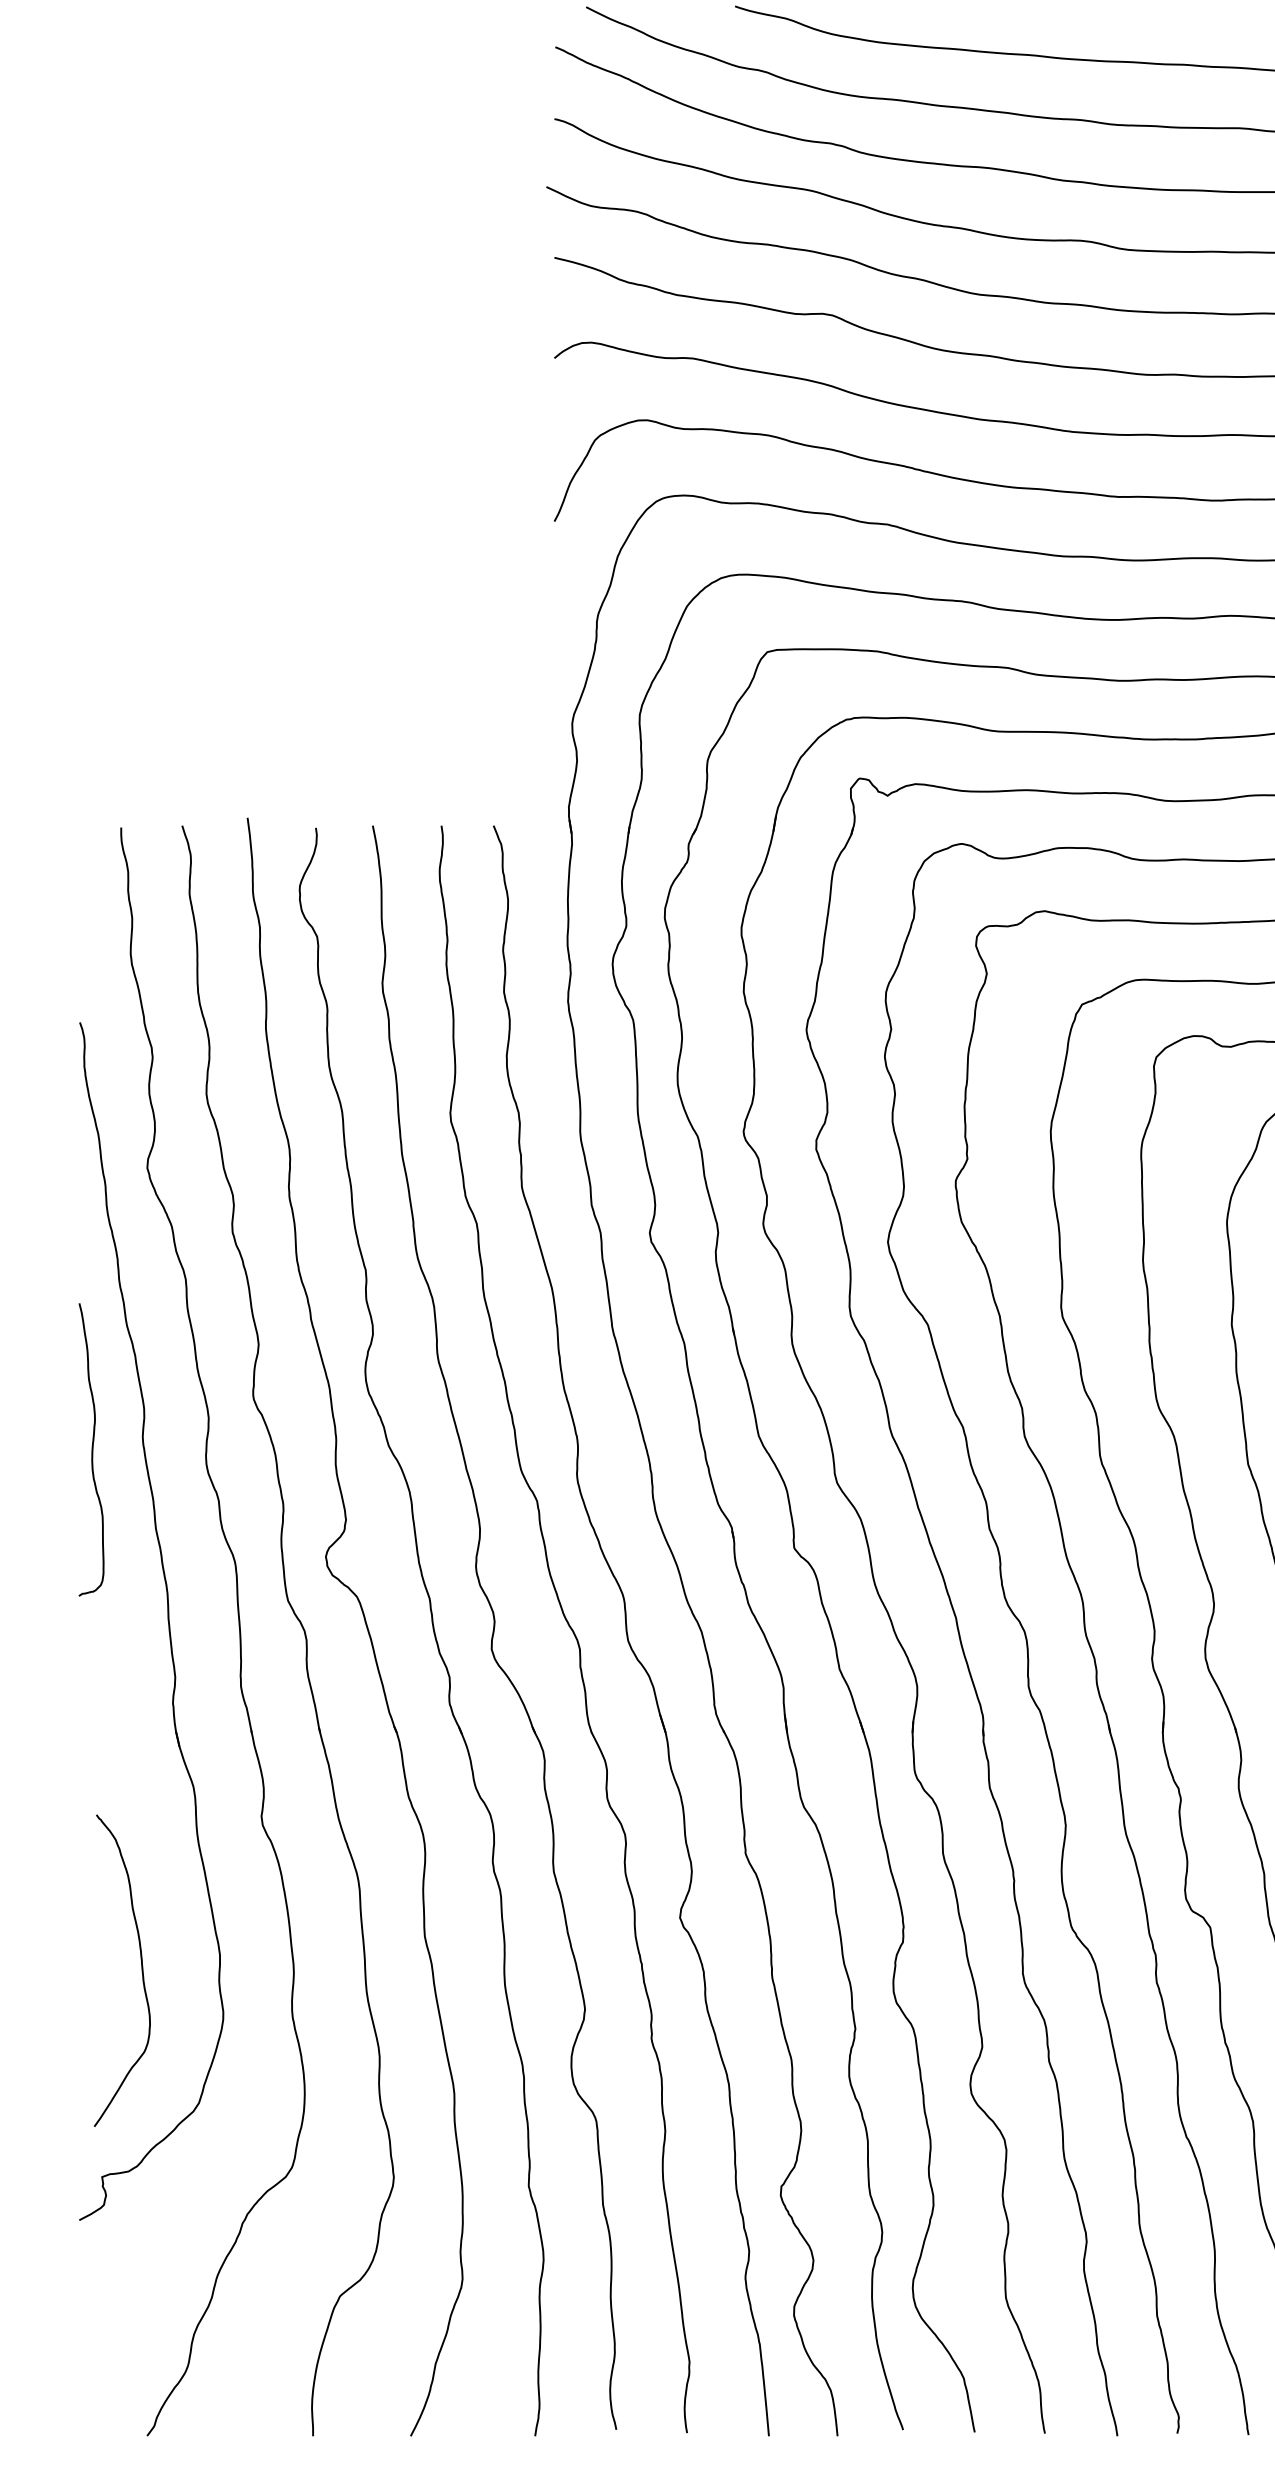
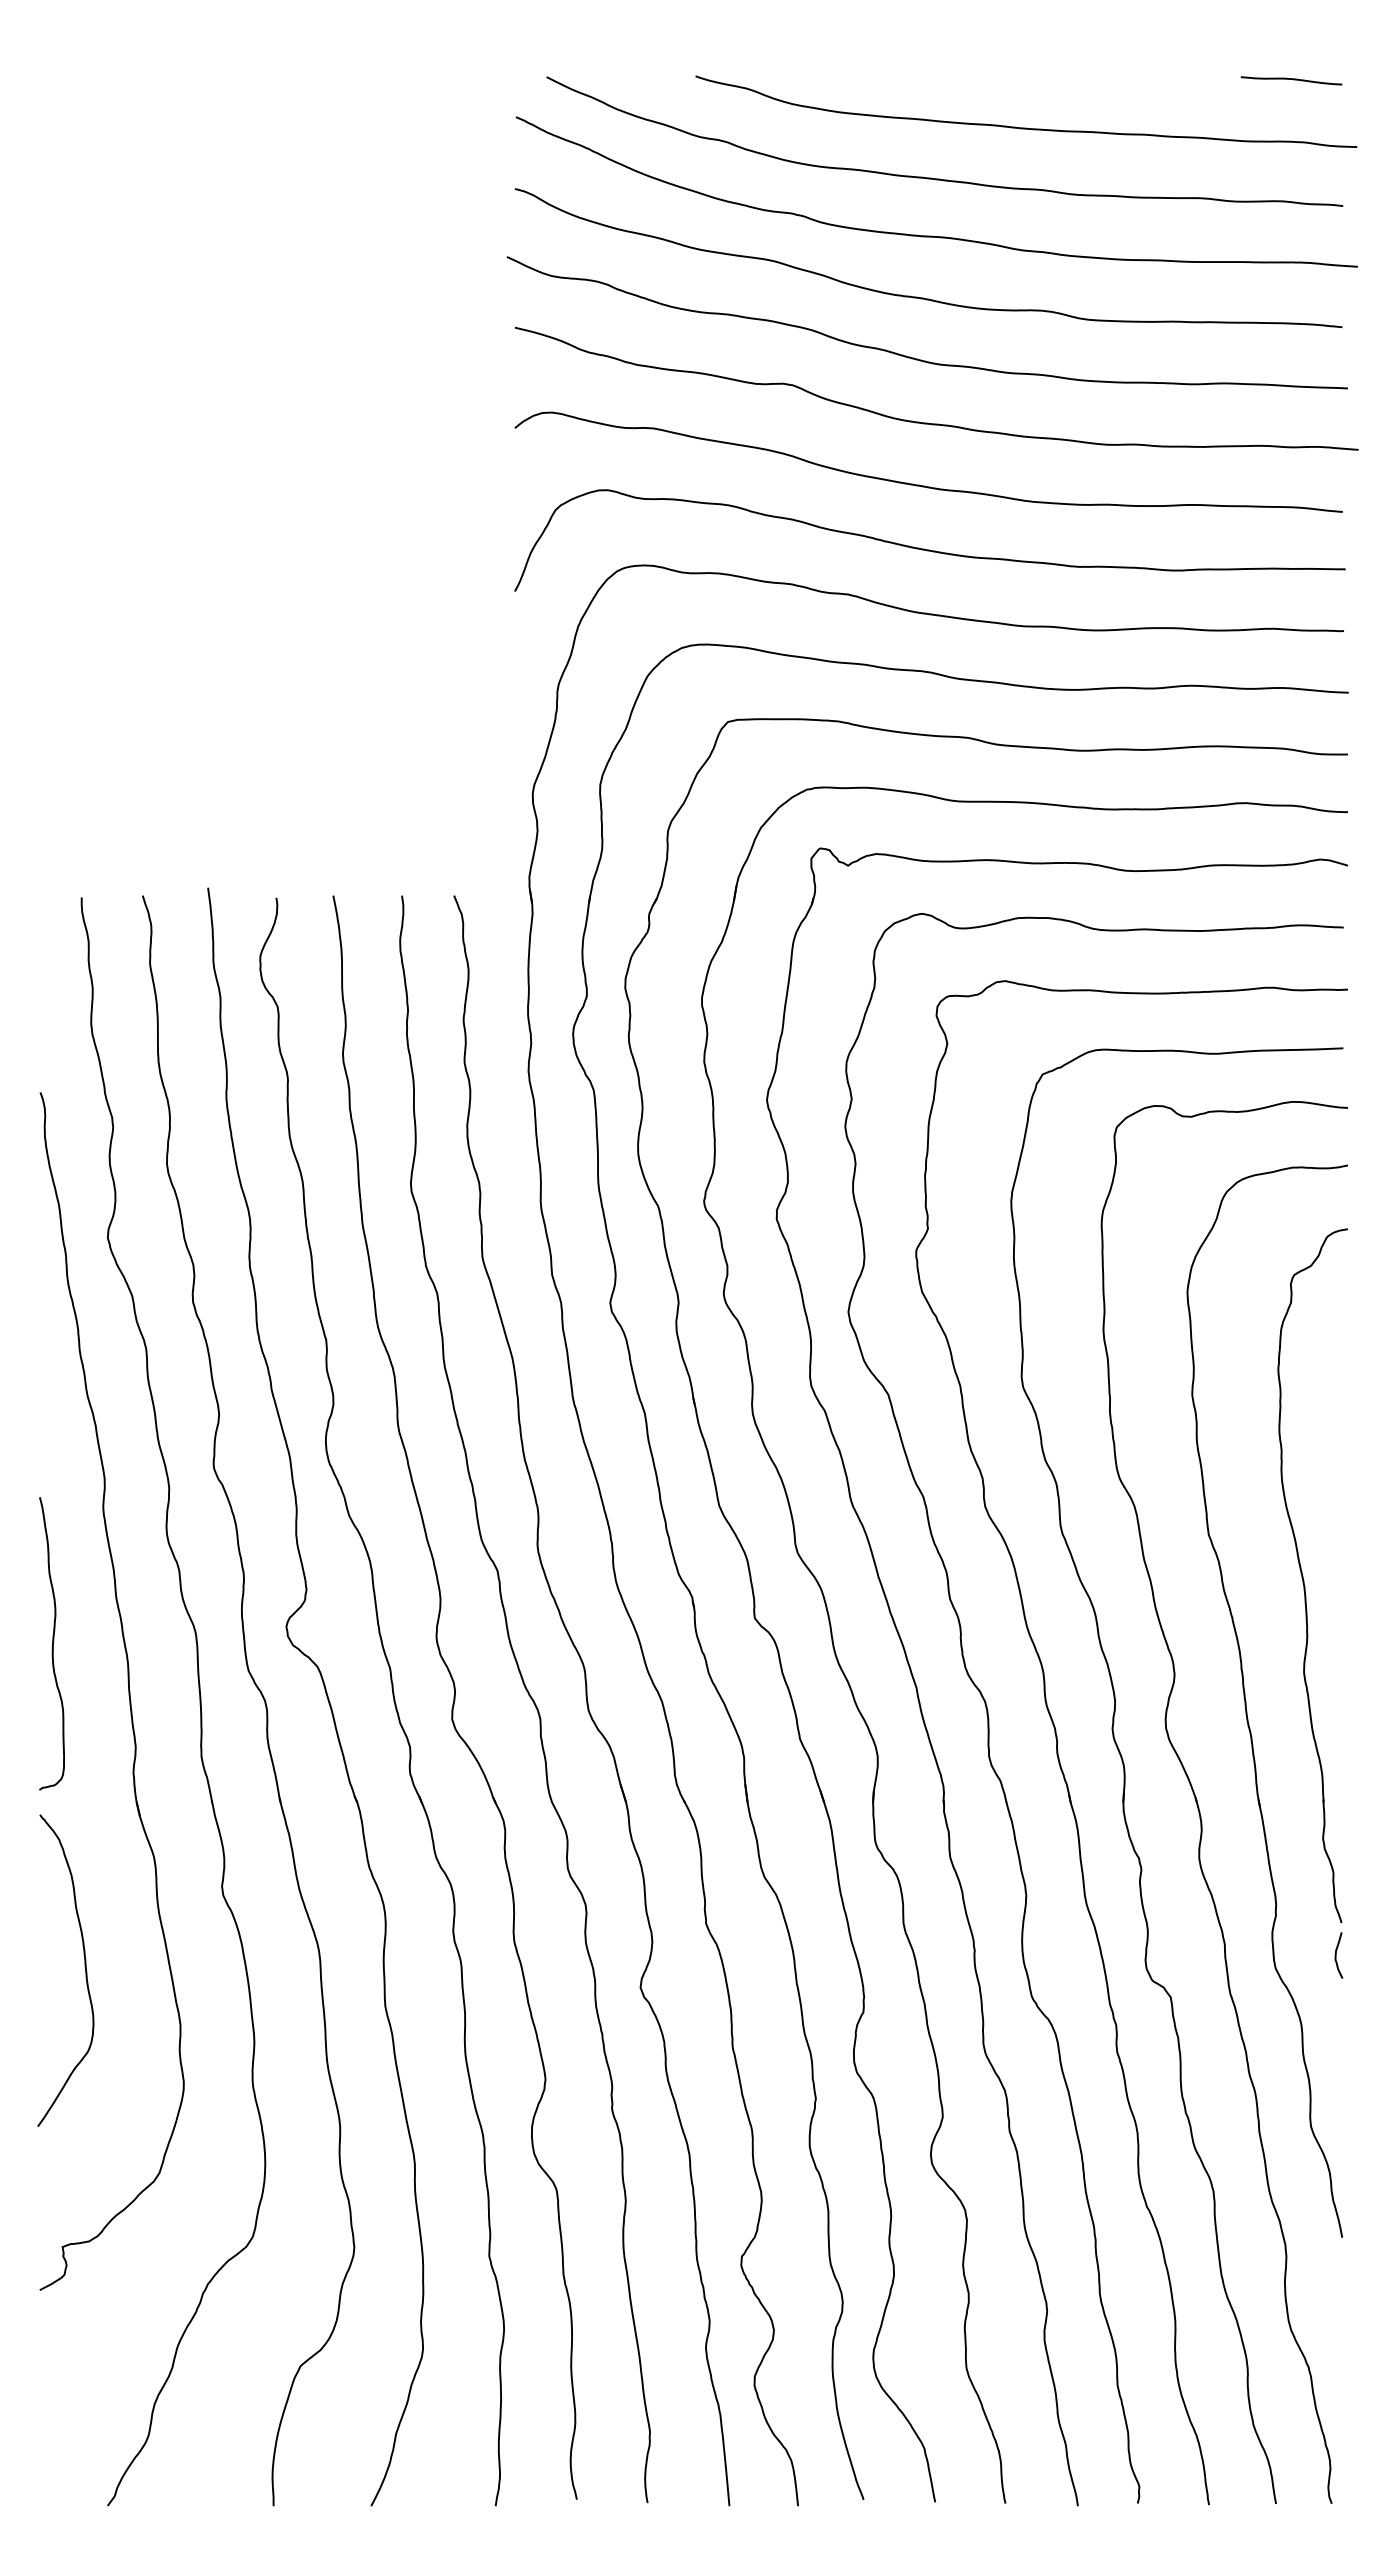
curve: (92, 1449) -> (52, 1643), moved
curve: (141, 1967) -> (84, 1967), moved

